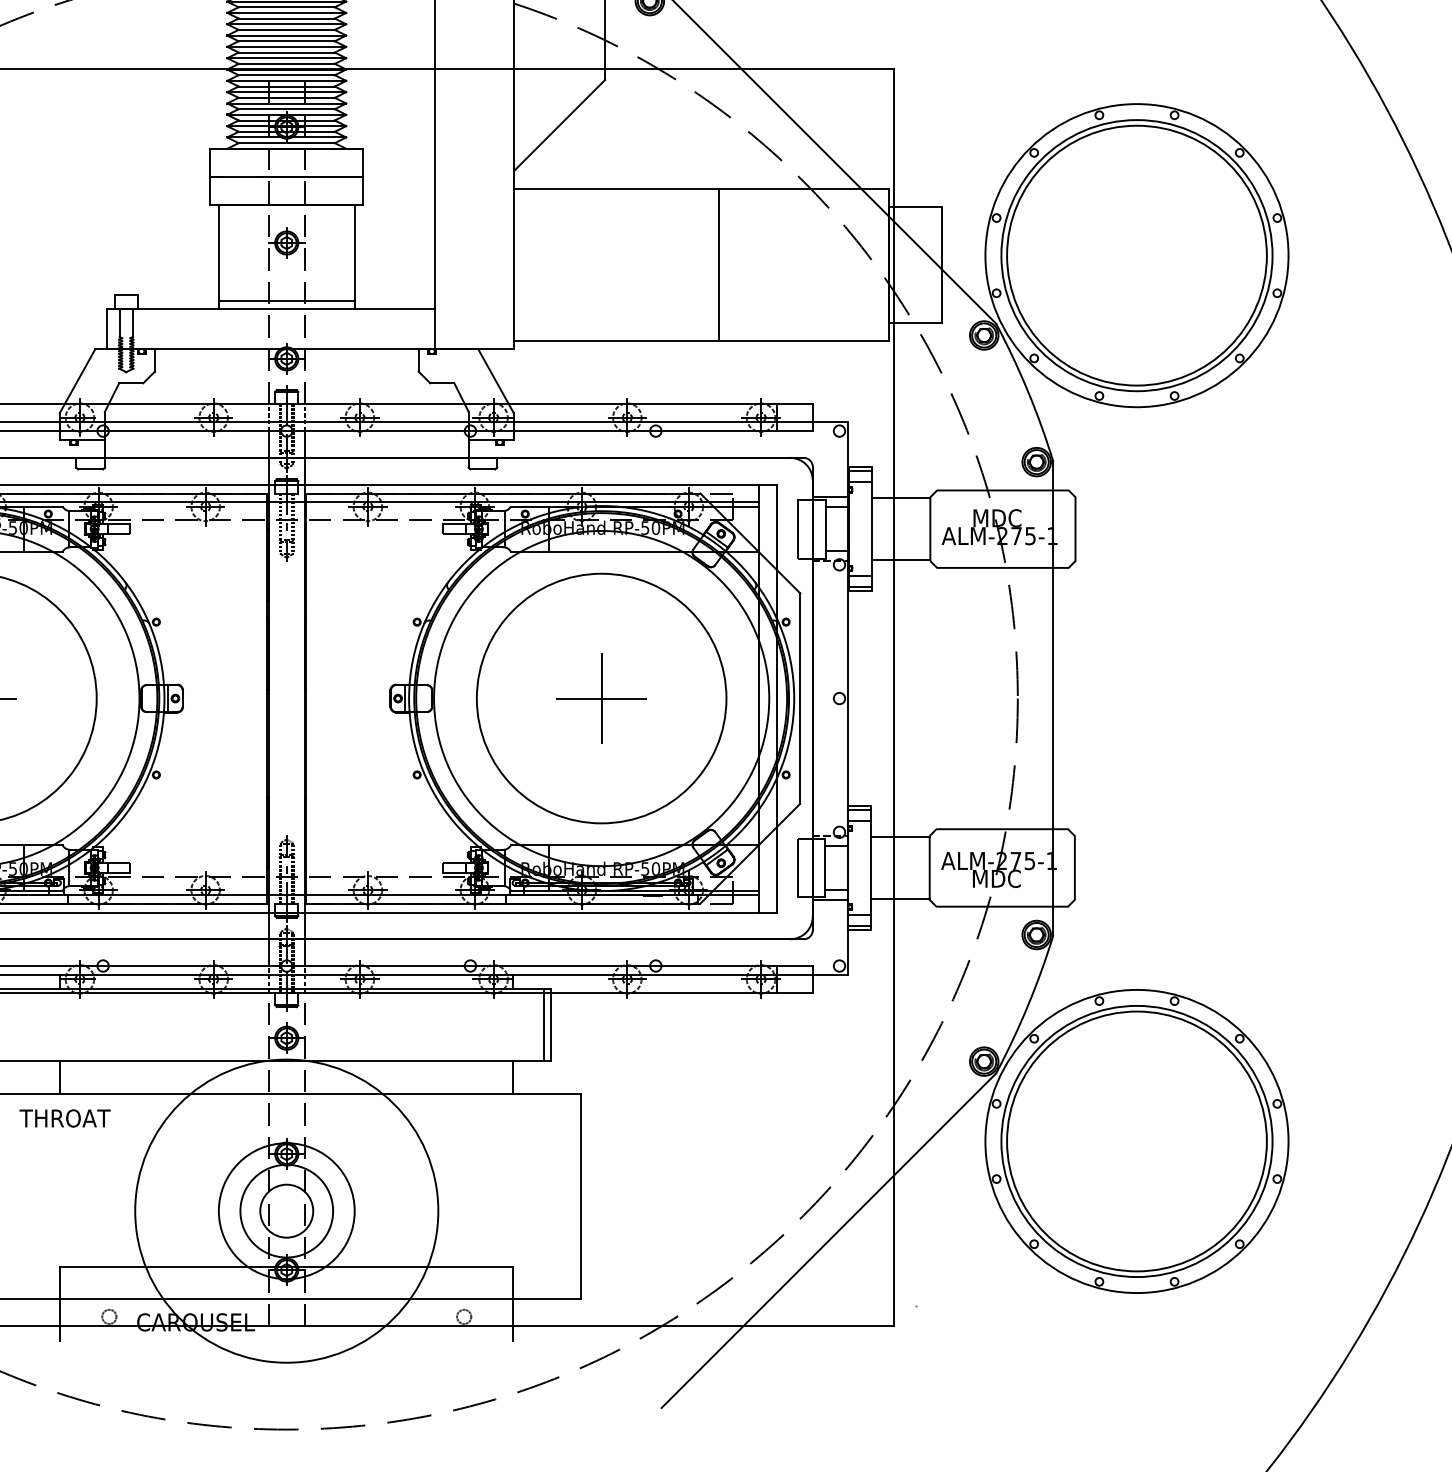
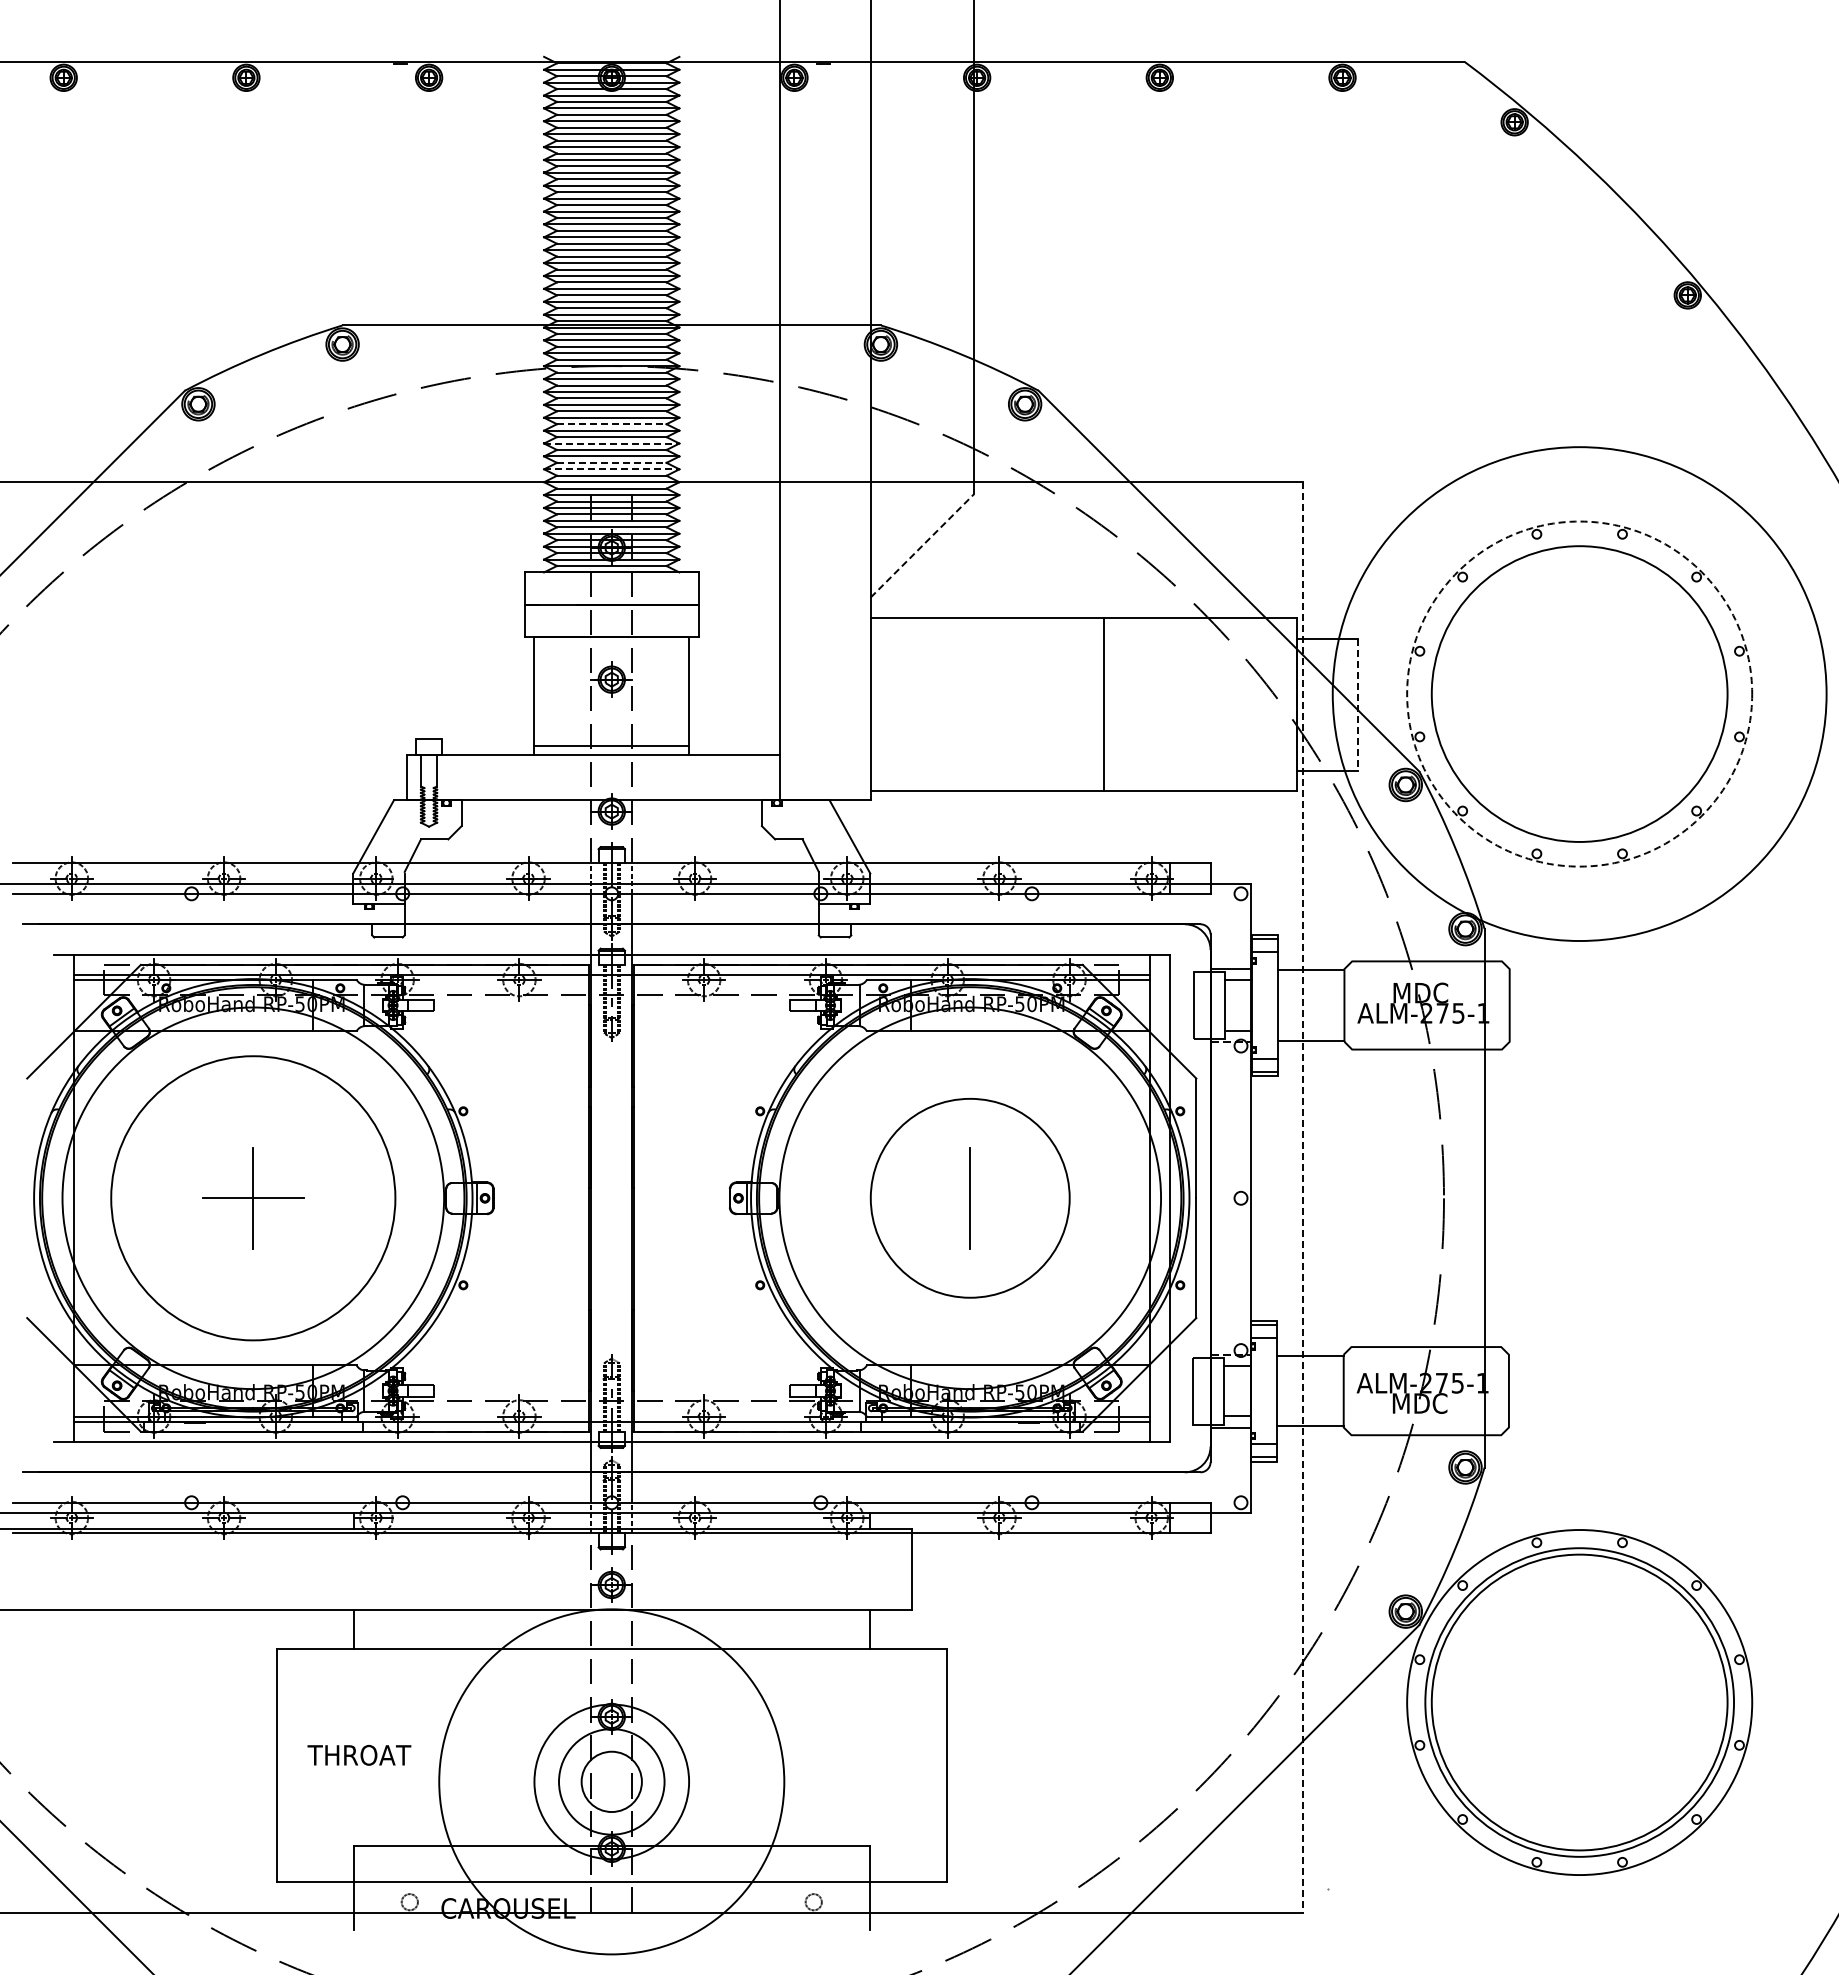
line: (286, 18) -> (611, 424), solid -> dashed
line: (286, 35) -> (611, 443), solid -> dashed
line: (286, 52) -> (611, 462), solid -> dashed
line: (286, 58) -> (611, 469), solid -> dashed
line: (559, 125) -> (922, 545), solid -> dashed
circle: (1136, 255) -> (1579, 693), size x1.6
circle: (1136, 255) -> (1579, 693), solid -> dashed
line: (941, 264) -> (1357, 704), solid -> dashed
line: (893, 697) -> (1302, 1197), solid -> dashed
circle: (601, 698) -> (970, 1198), size x0.7
line: (601, 698) -> (969, 1198), removed
line: (543, 1024) -> (904, 1569), removed
text: (65, 1118) -> (359, 1755), moved

